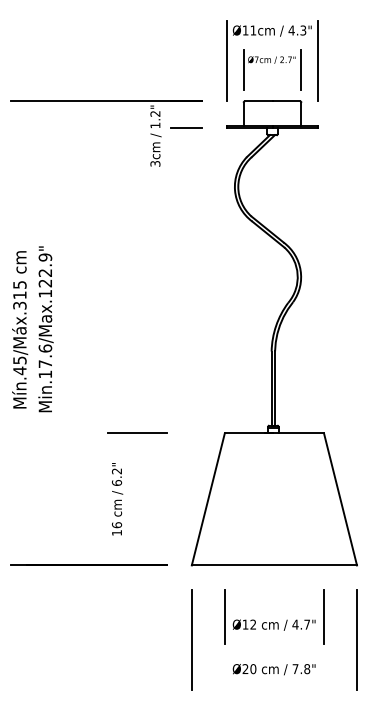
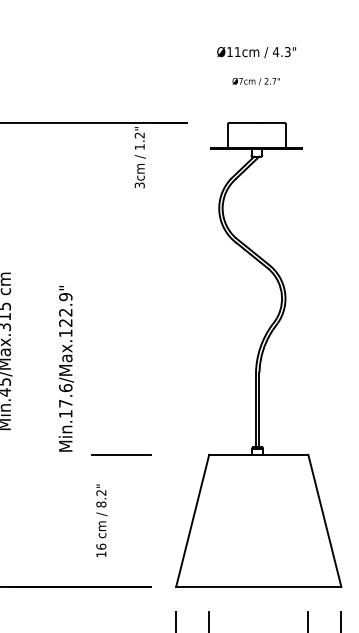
line: (227, 61) -> (211, 83), removed
line: (317, 61) -> (301, 83), removed
line: (243, 69) -> (227, 91), removed
line: (301, 69) -> (285, 91), removed
line: (186, 127) -> (170, 149), removed
text: (45, 329) -> (65, 369), moved
text: (116, 482) -> (100, 504), 6.2" -> 8.2"

